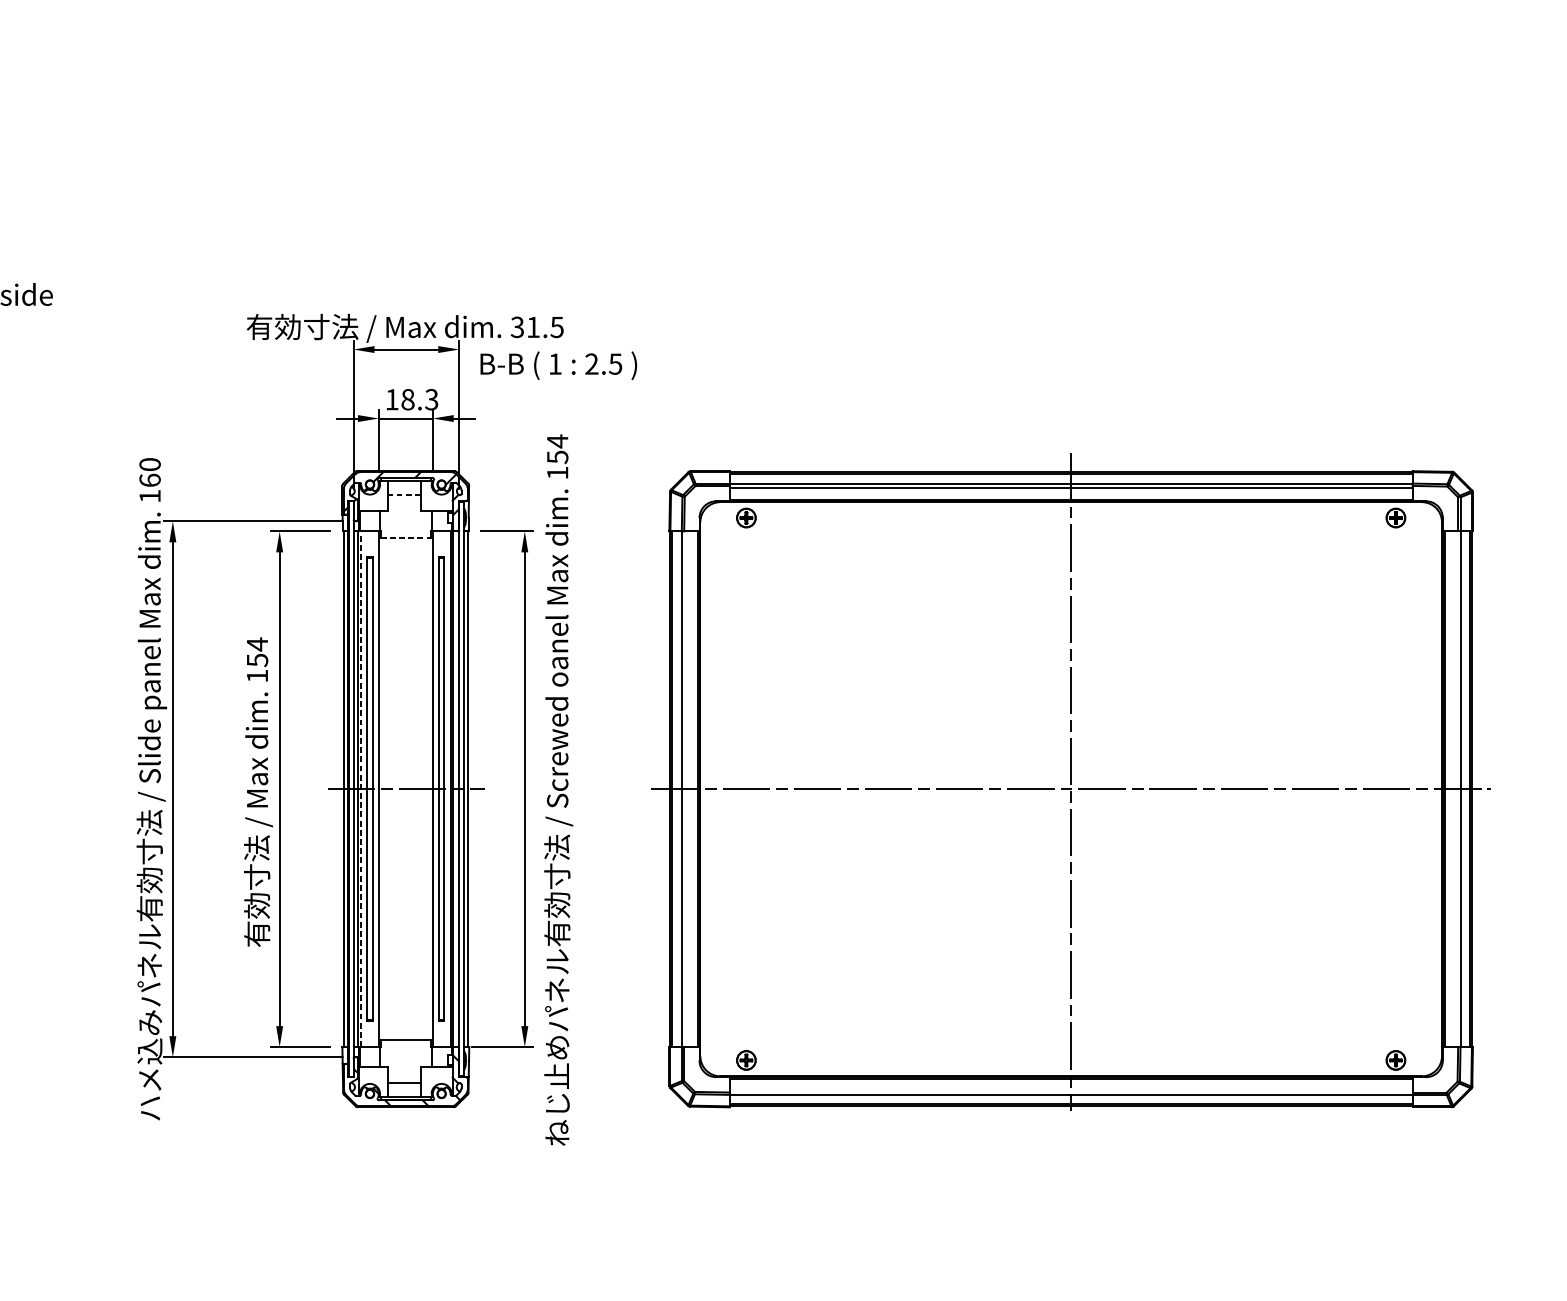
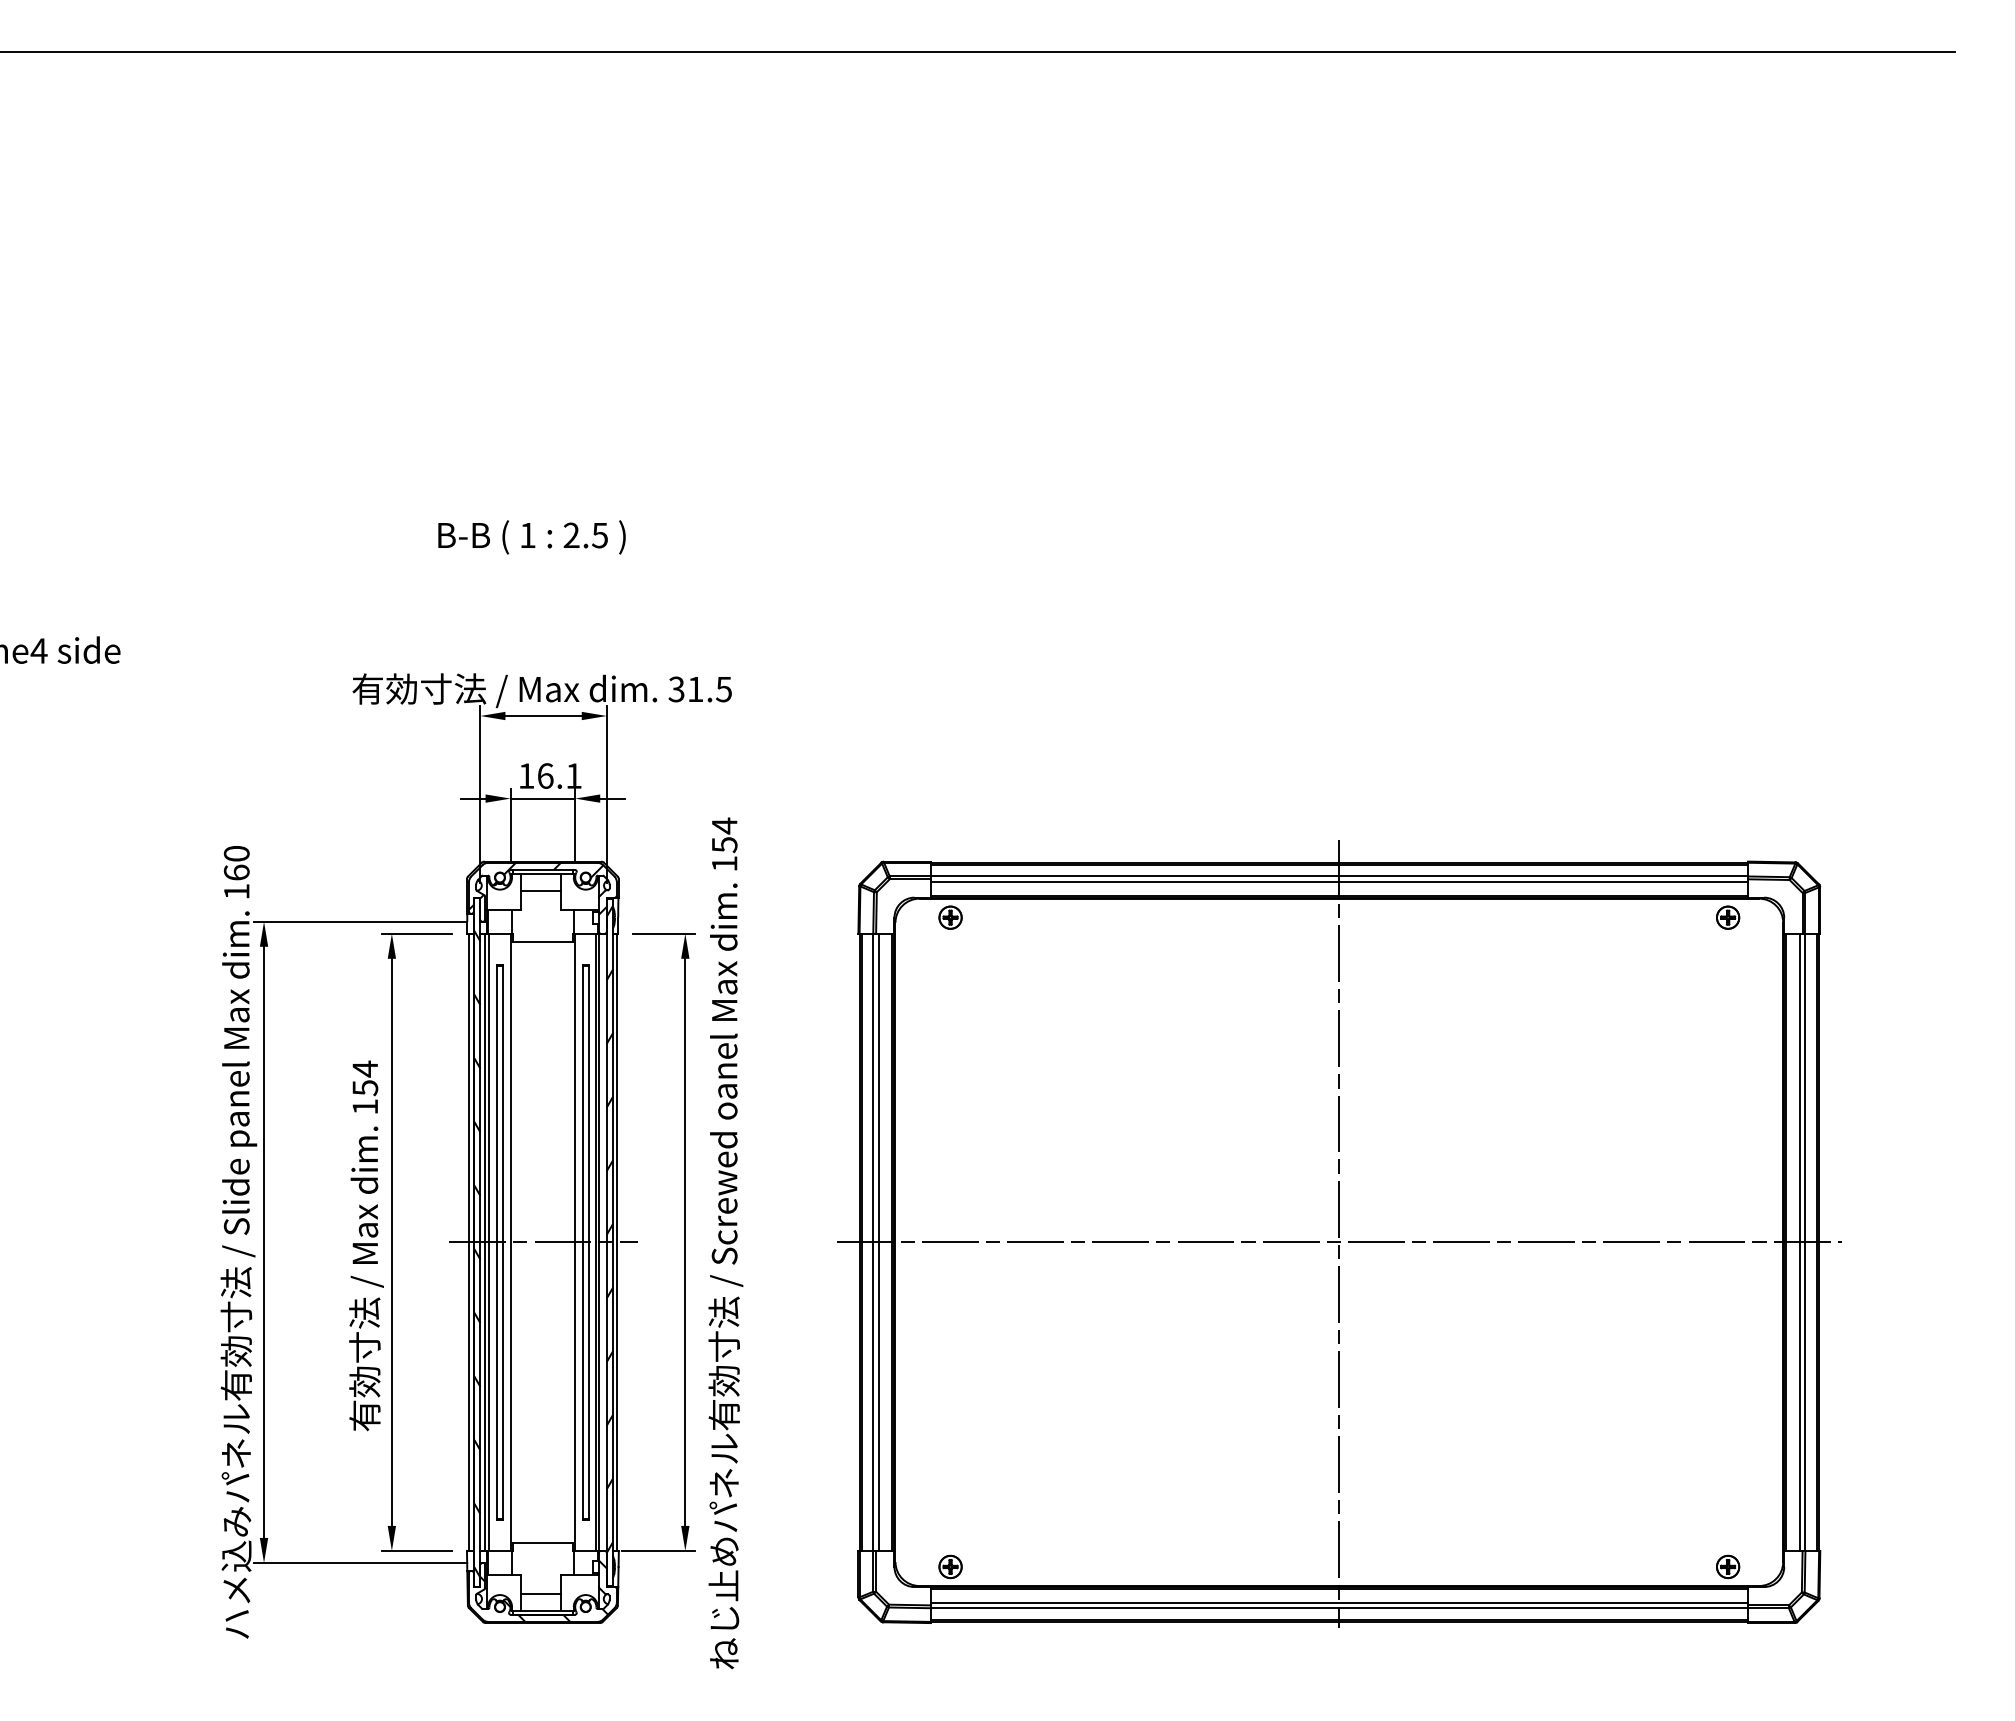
text: (558, 365) -> (531, 537), moved
text: (419, 399) -> (559, 775), 18.3 -> 16.1
line: (403, 495) -> (540, 890), dashed -> solid
line: (406, 537) -> (543, 941), dashed -> solid
hatch: (461, 778) -> (609, 1229), added
line: (686, 788) -> (878, 1241), added
line: (1455, 788) -> (1799, 1241), added
line: (361, 789) -> (489, 1242), dashed -> solid
hatch: (351, 799) -> (477, 1254), added
line: (1071, 1090) -> (1339, 1602), added

